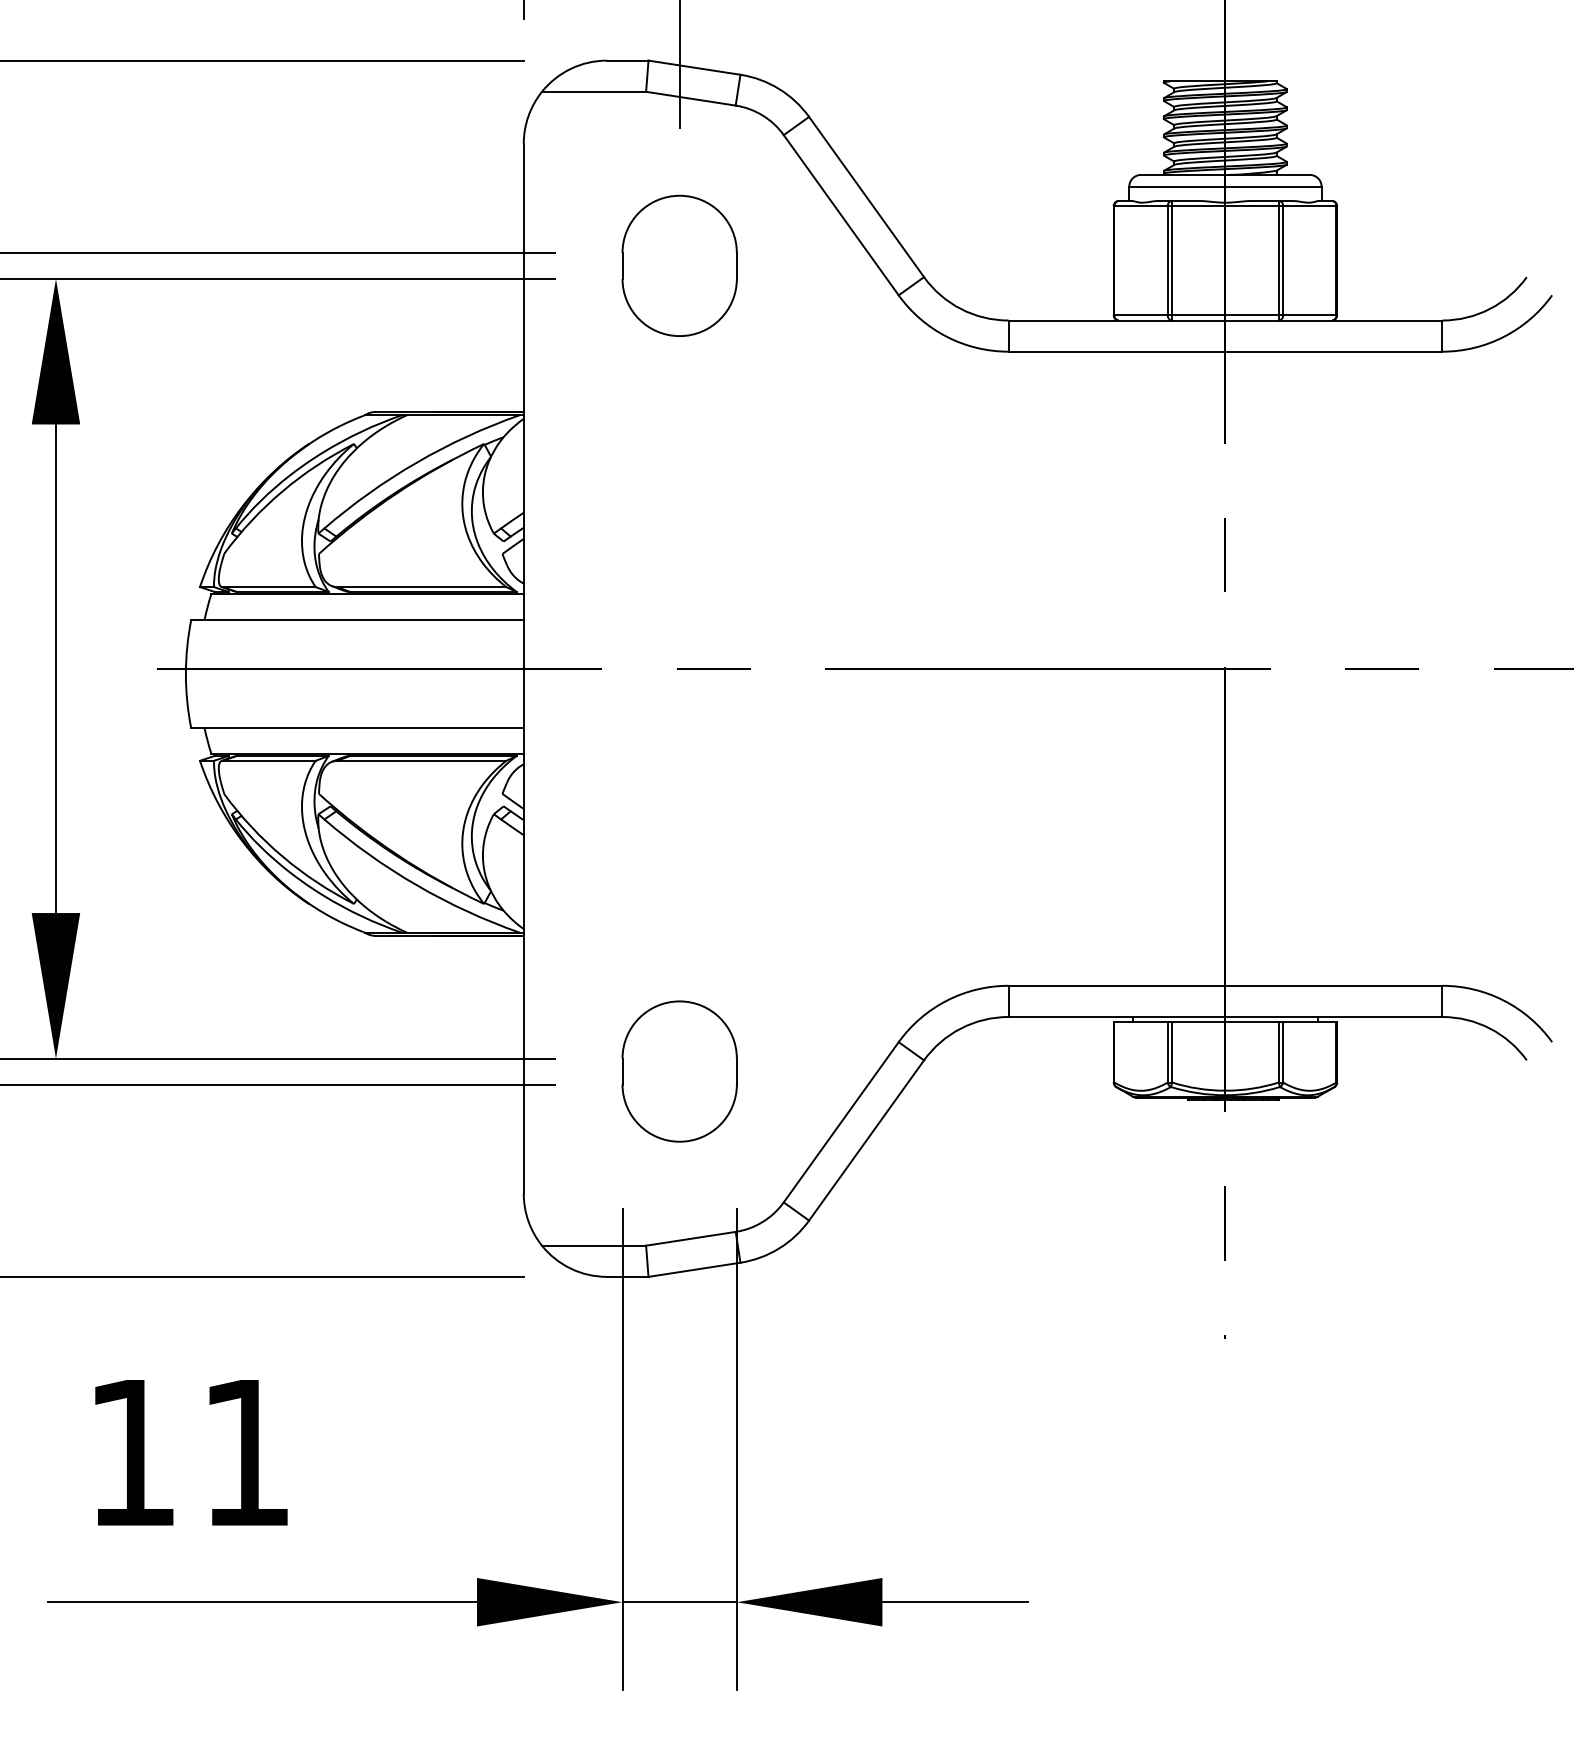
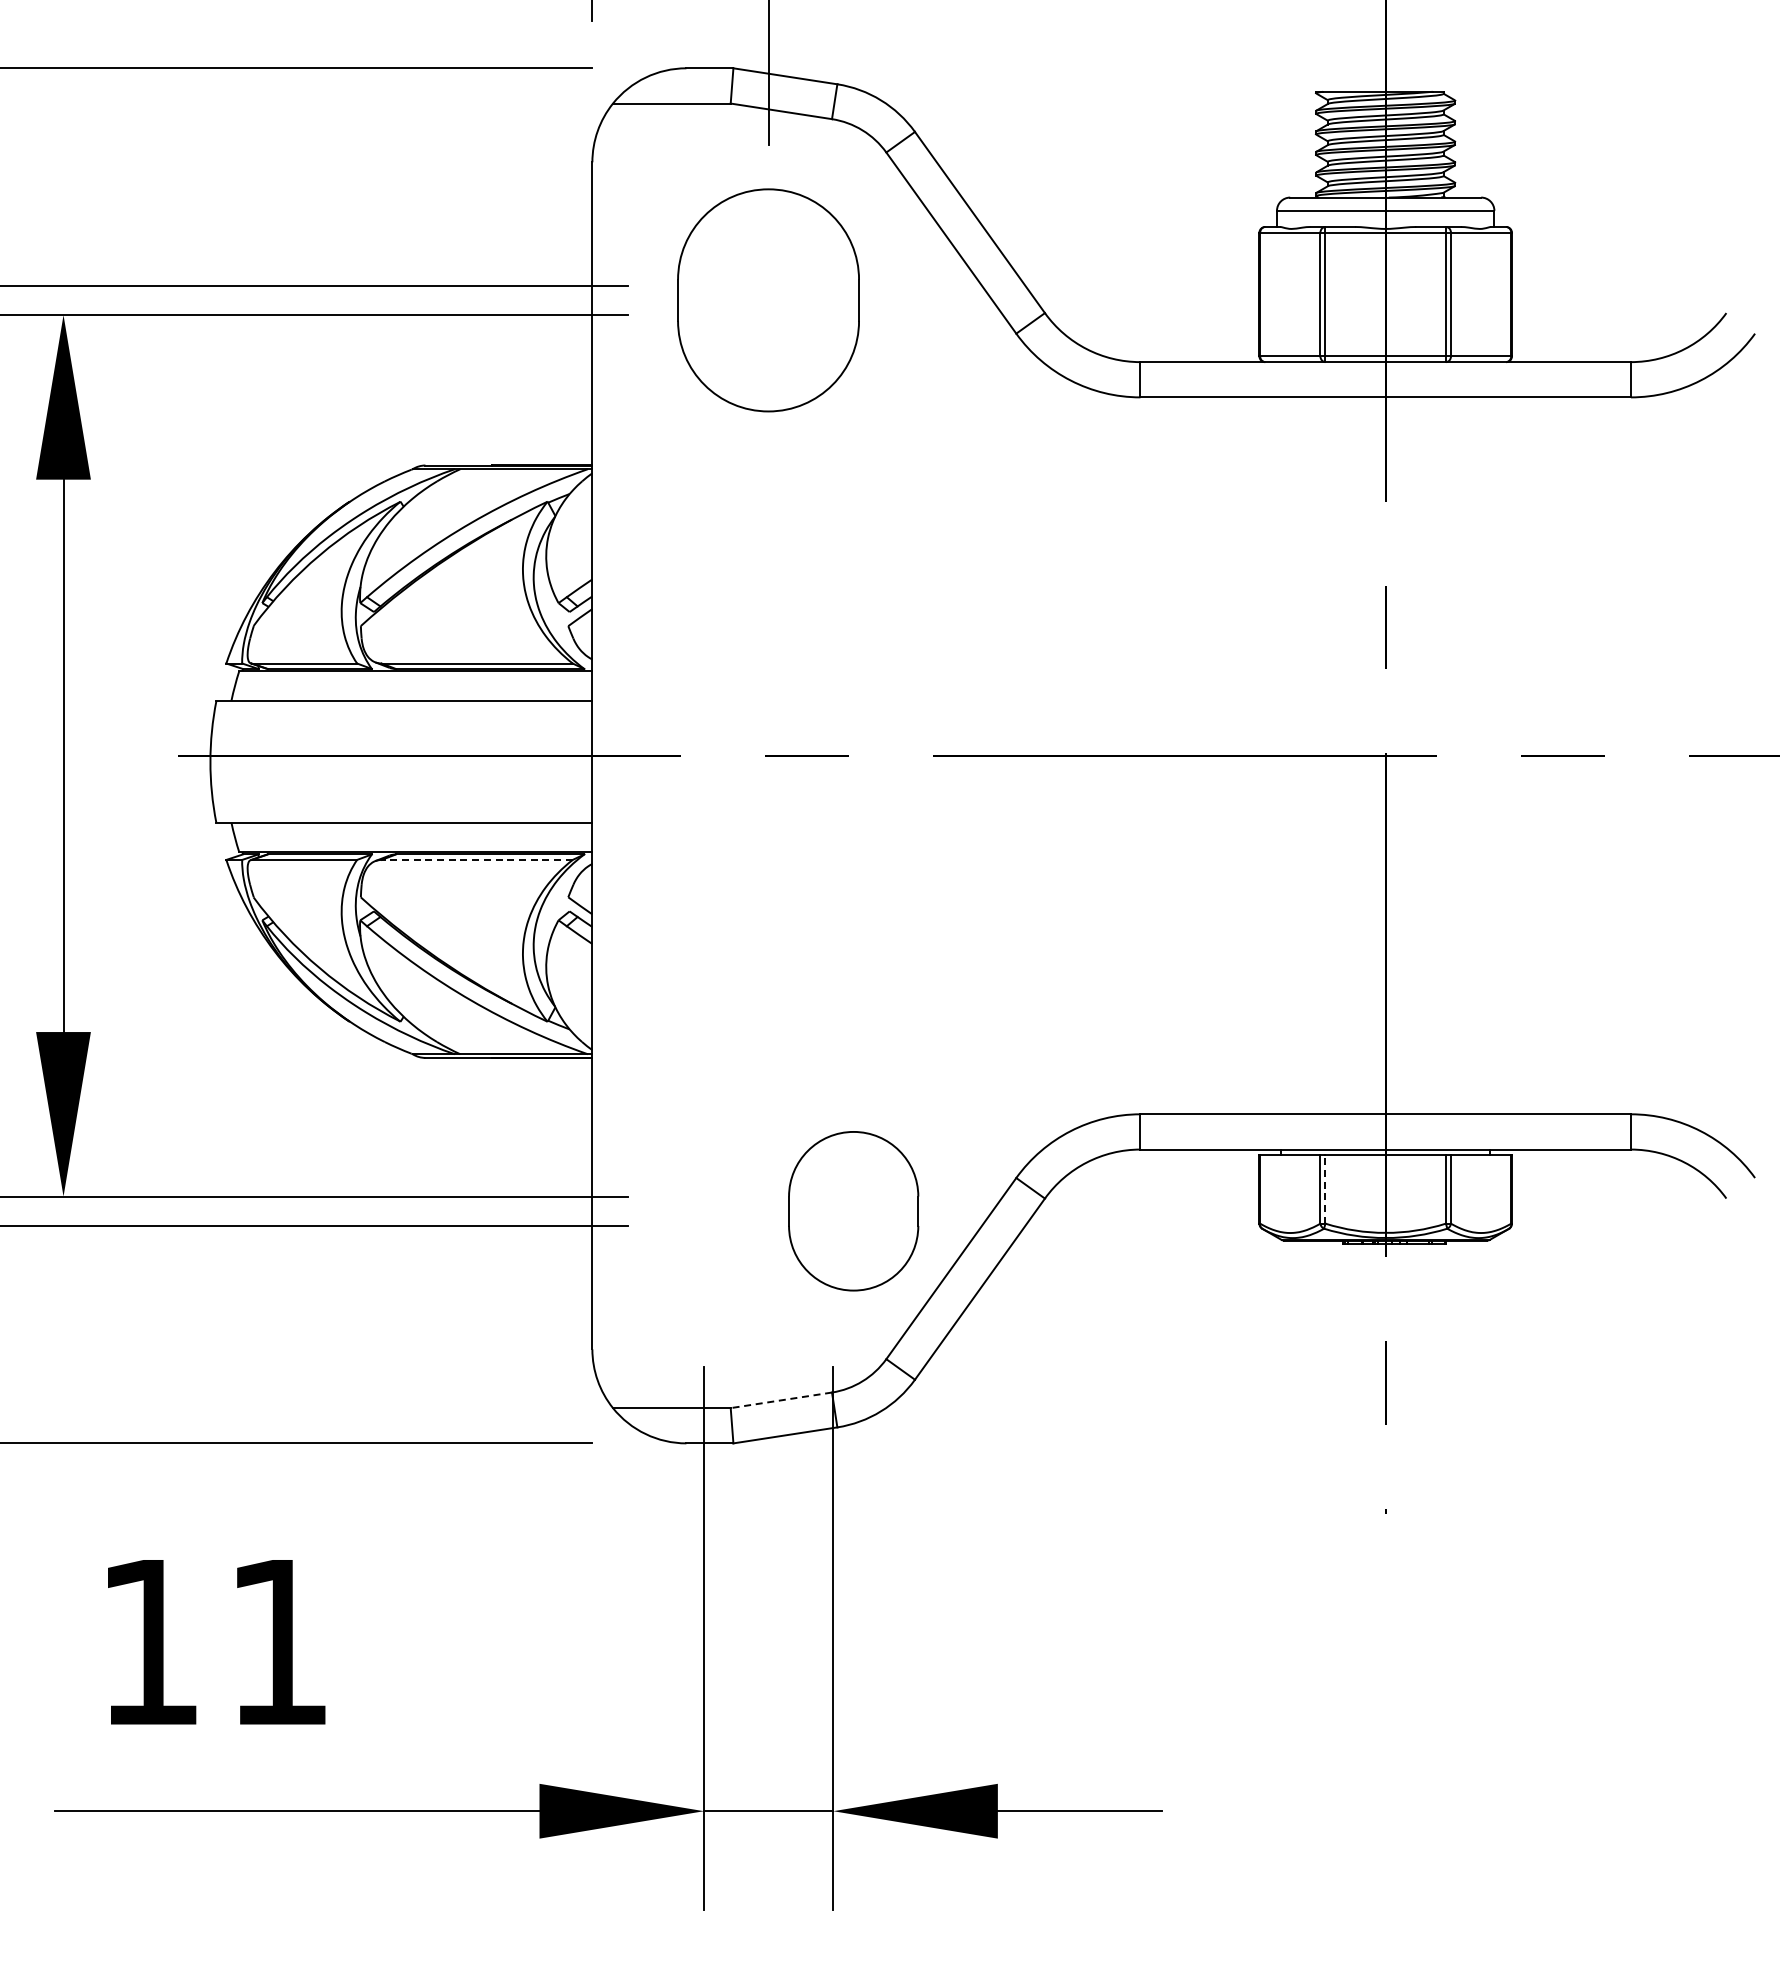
part: (679, 266) -> (768, 300), size x1.4
line: (422, 760) -> (477, 859), solid -> dashed
line: (1172, 1052) -> (1325, 1189), solid -> dashed
part: (679, 1071) -> (853, 1211), moved
line: (690, 1238) -> (780, 1400), solid -> dashed

